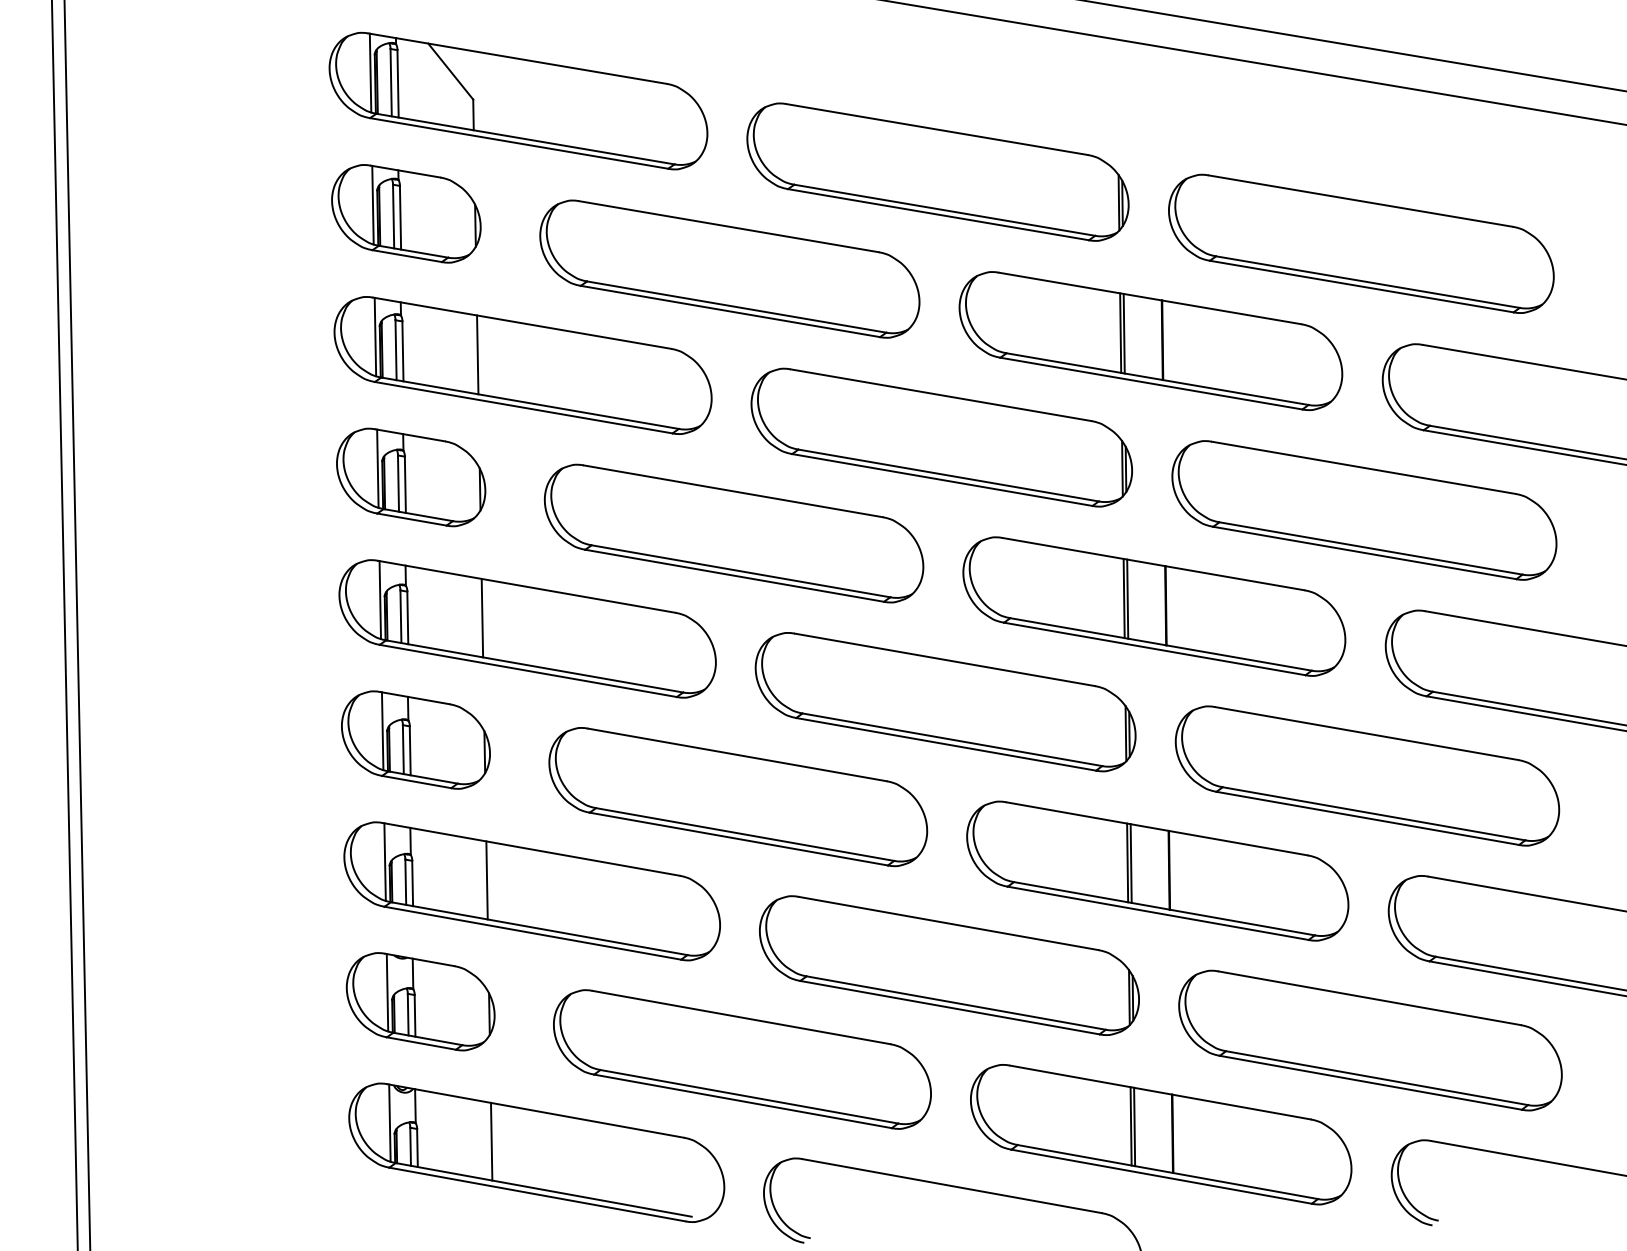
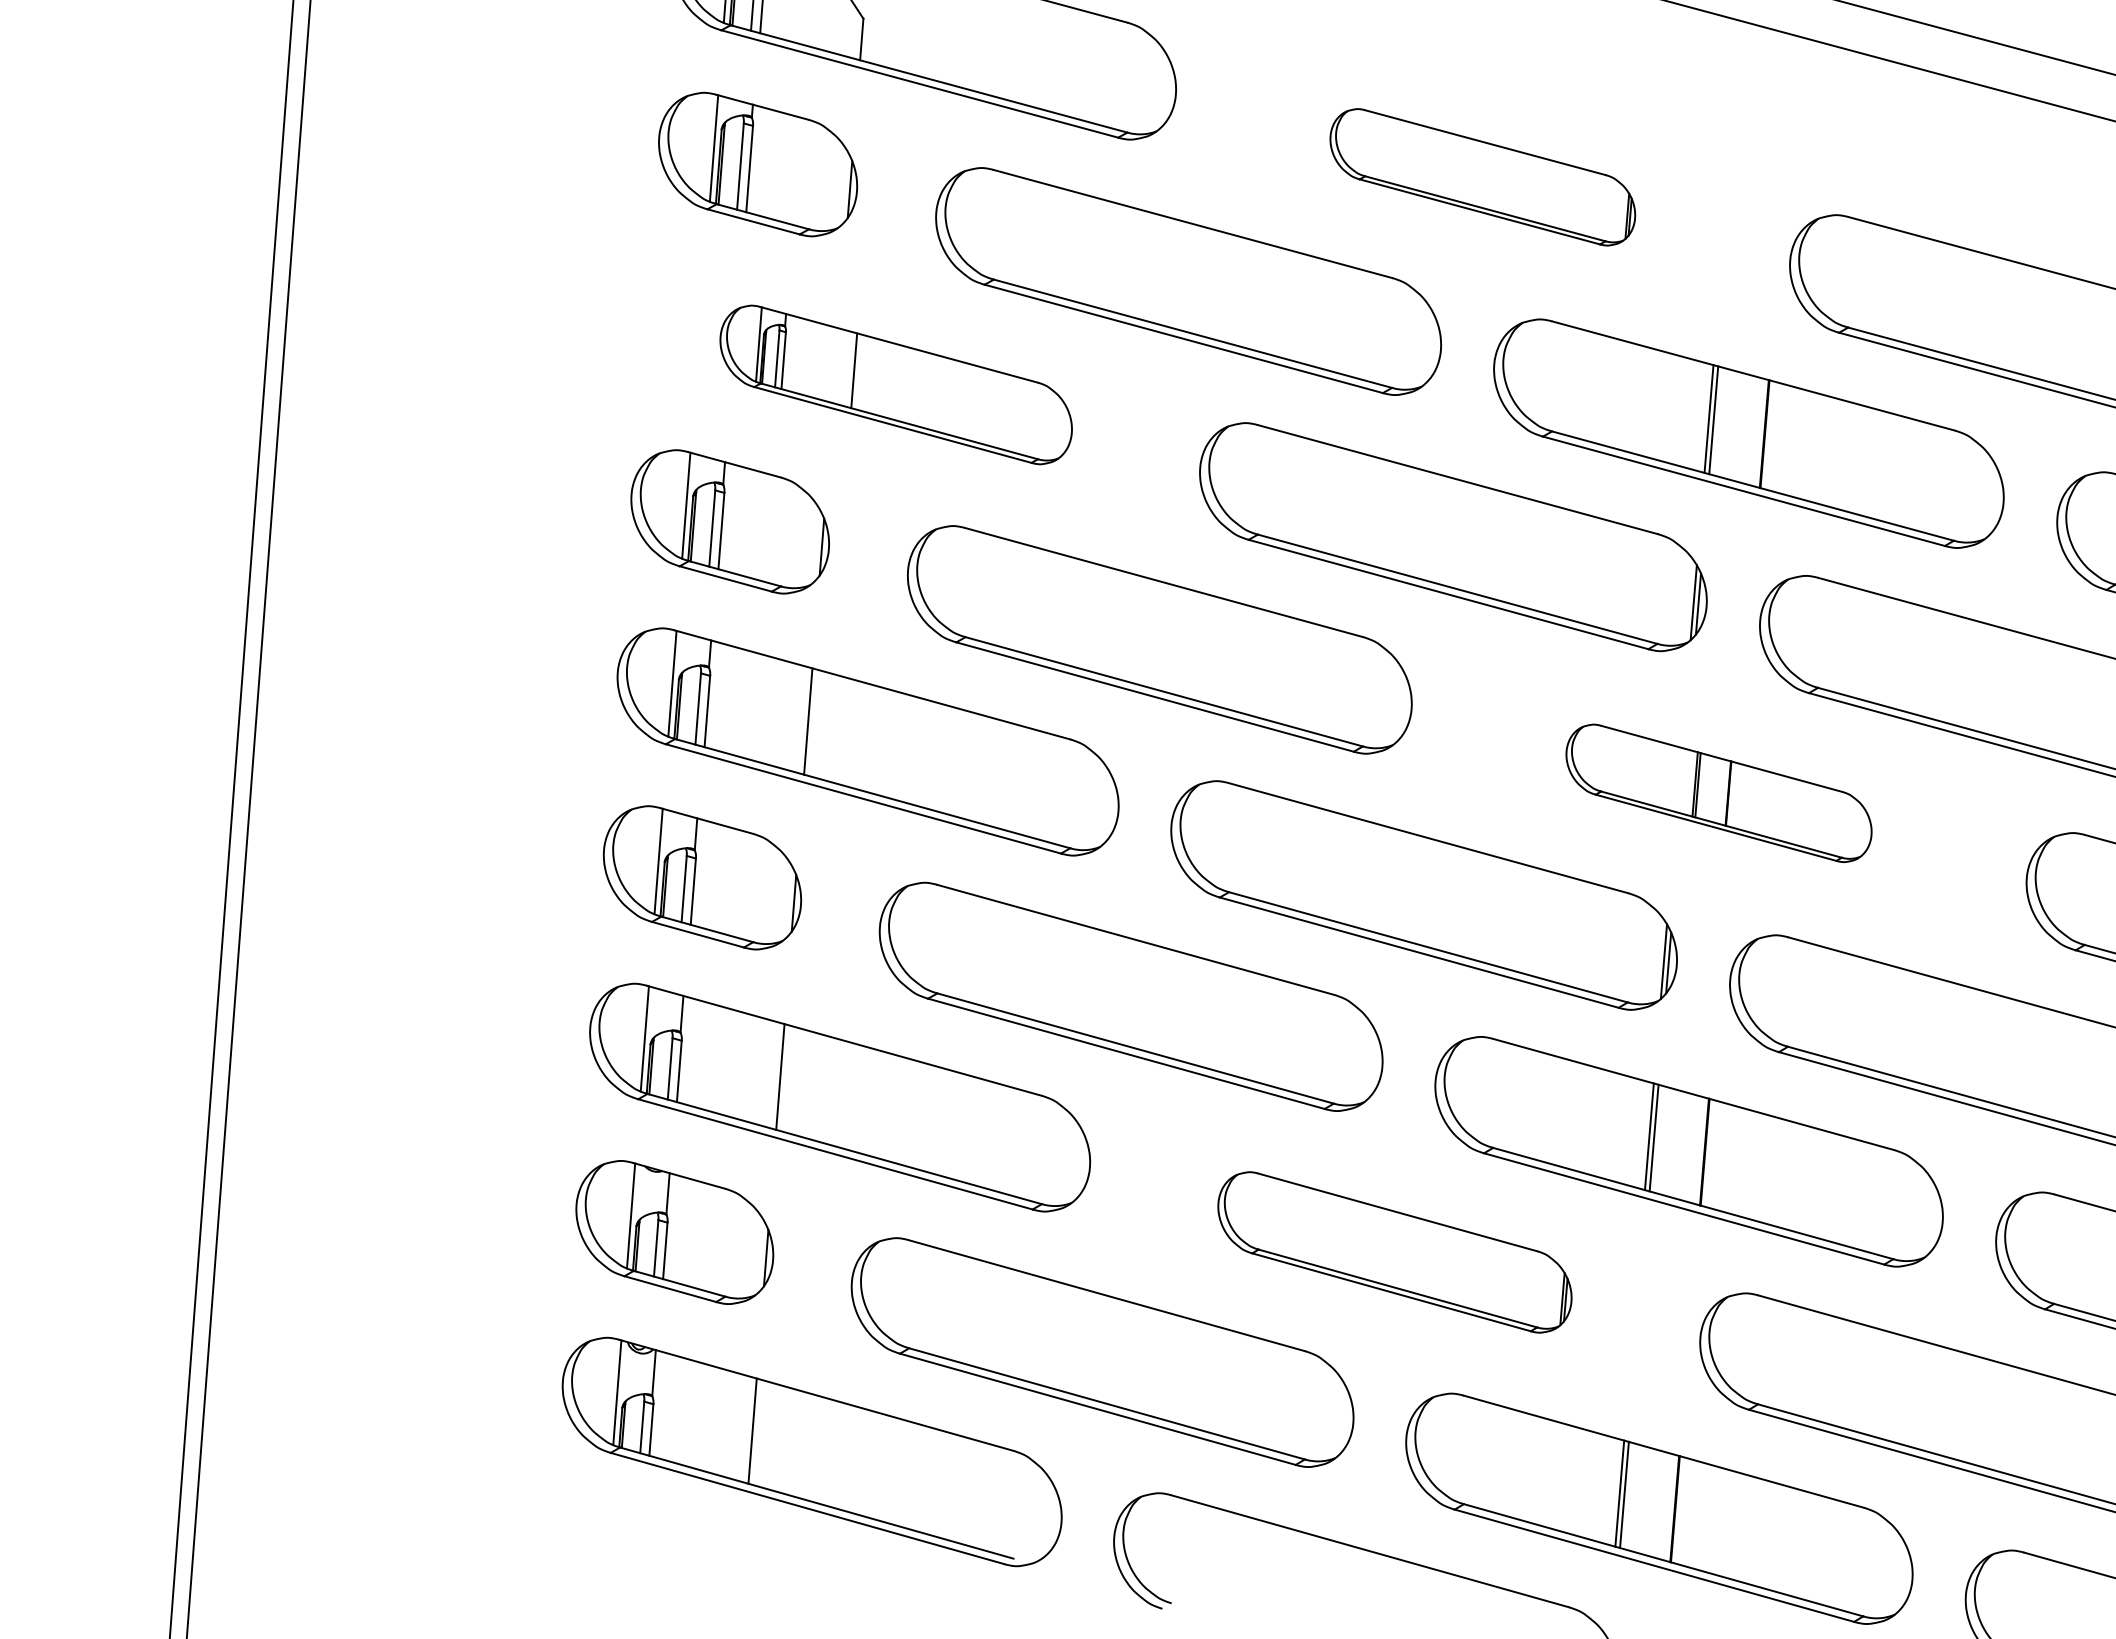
part: (937, 171) -> (1482, 176), size x0.6
part: (522, 365) -> (895, 384), size x0.7
part: (1154, 606) -> (1719, 793), size x0.6
part: (949, 965) -> (1395, 1252), size x0.7

